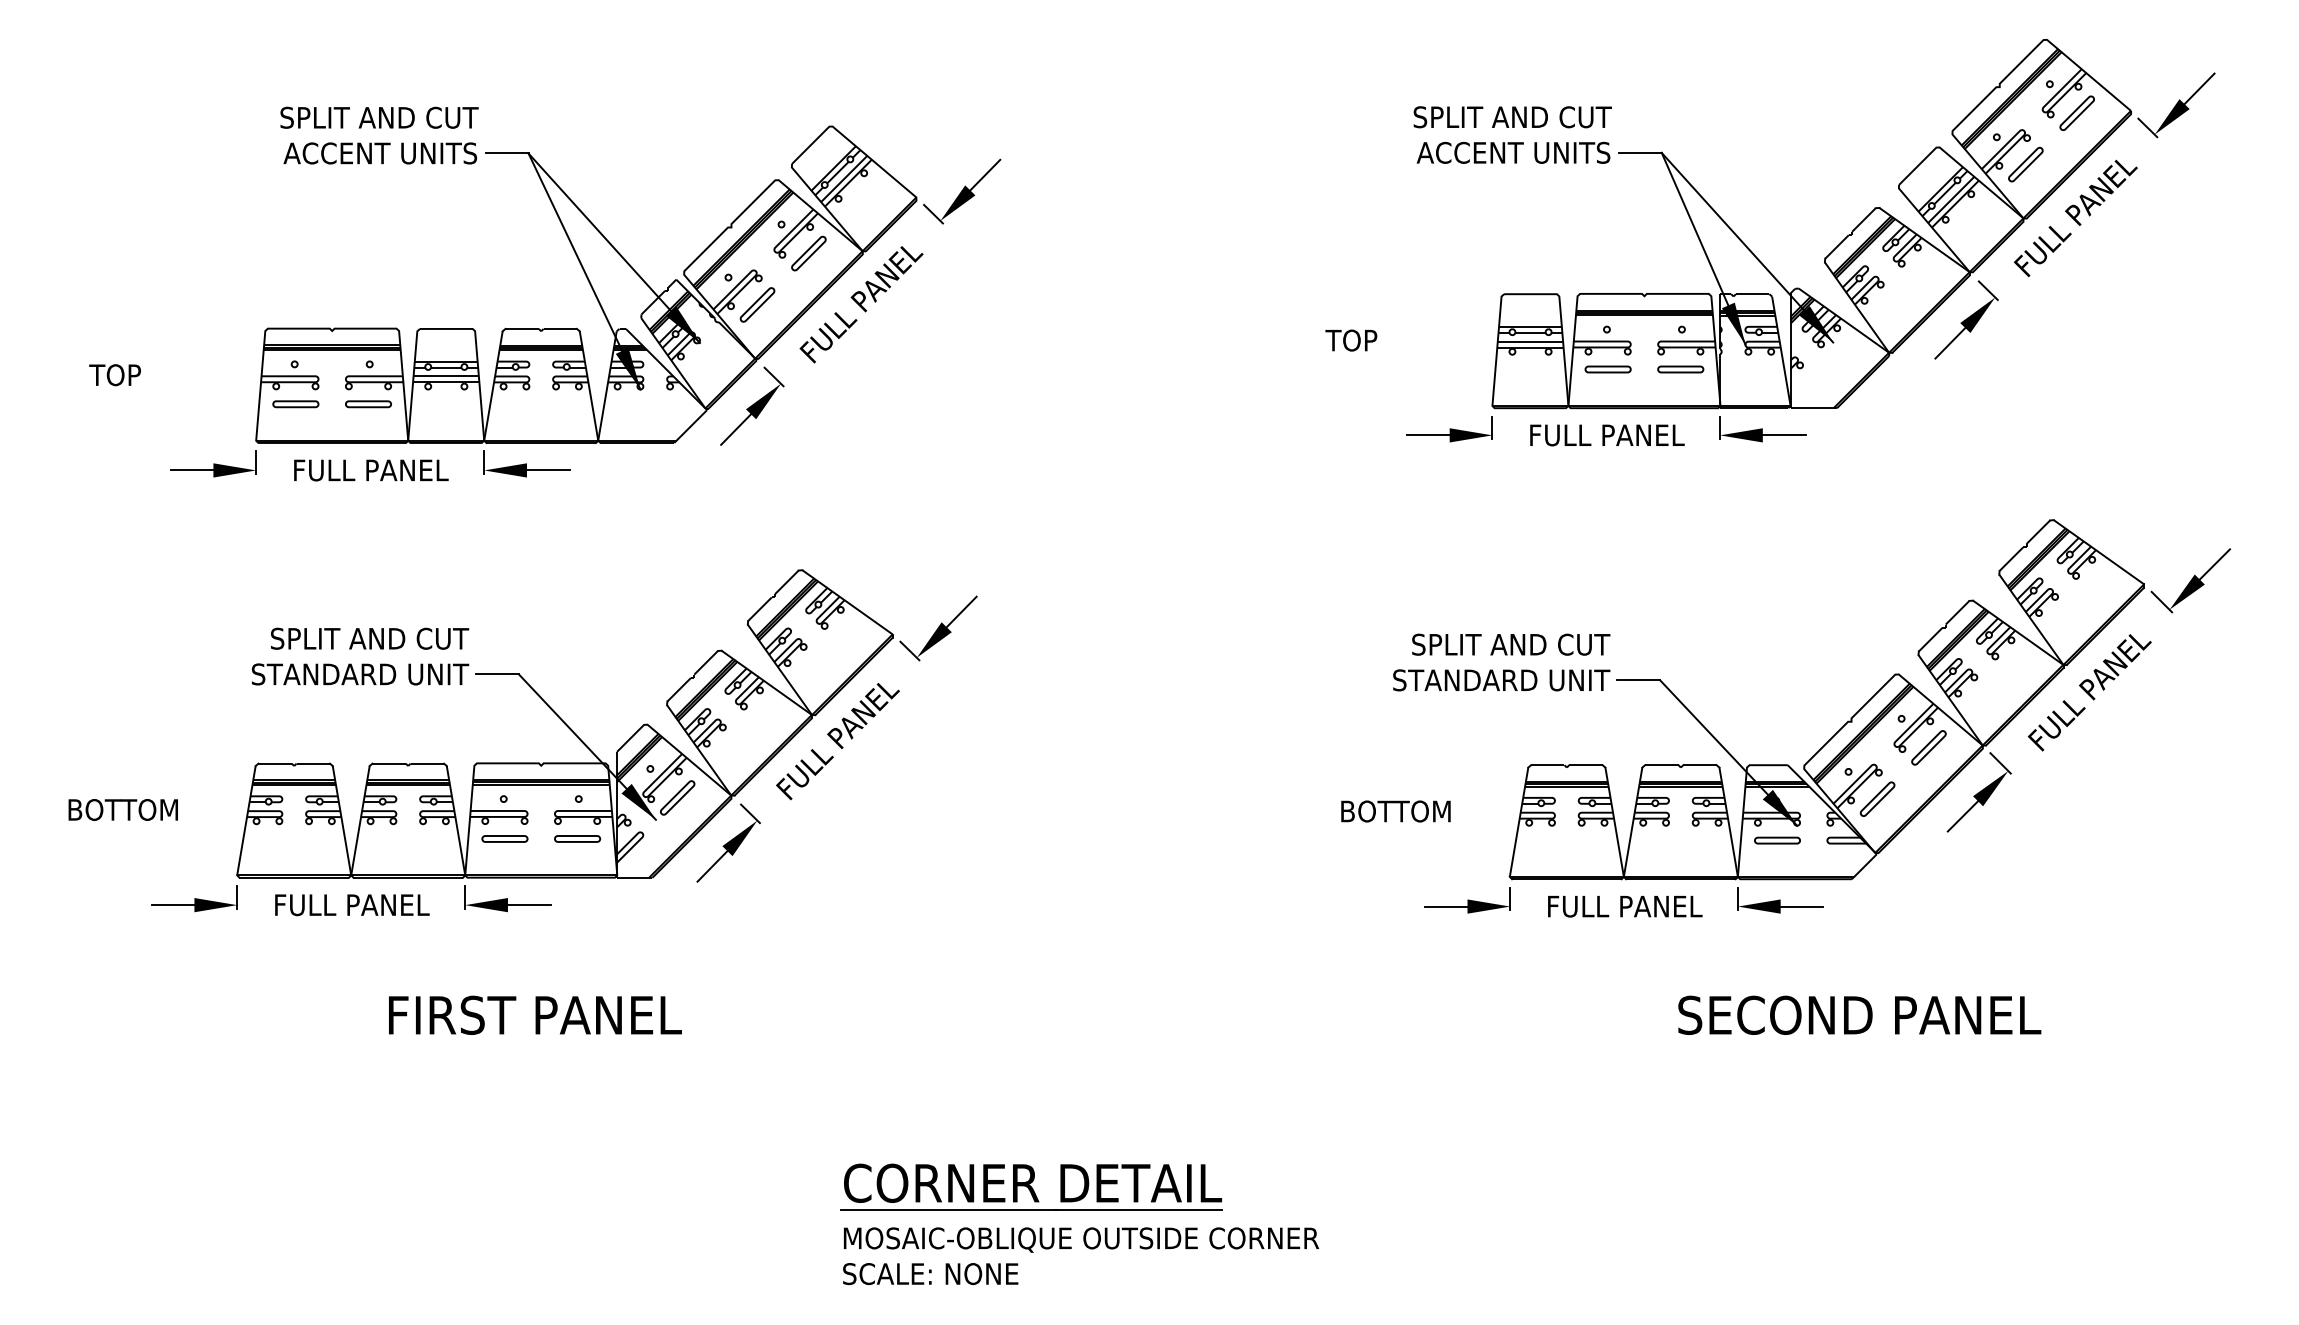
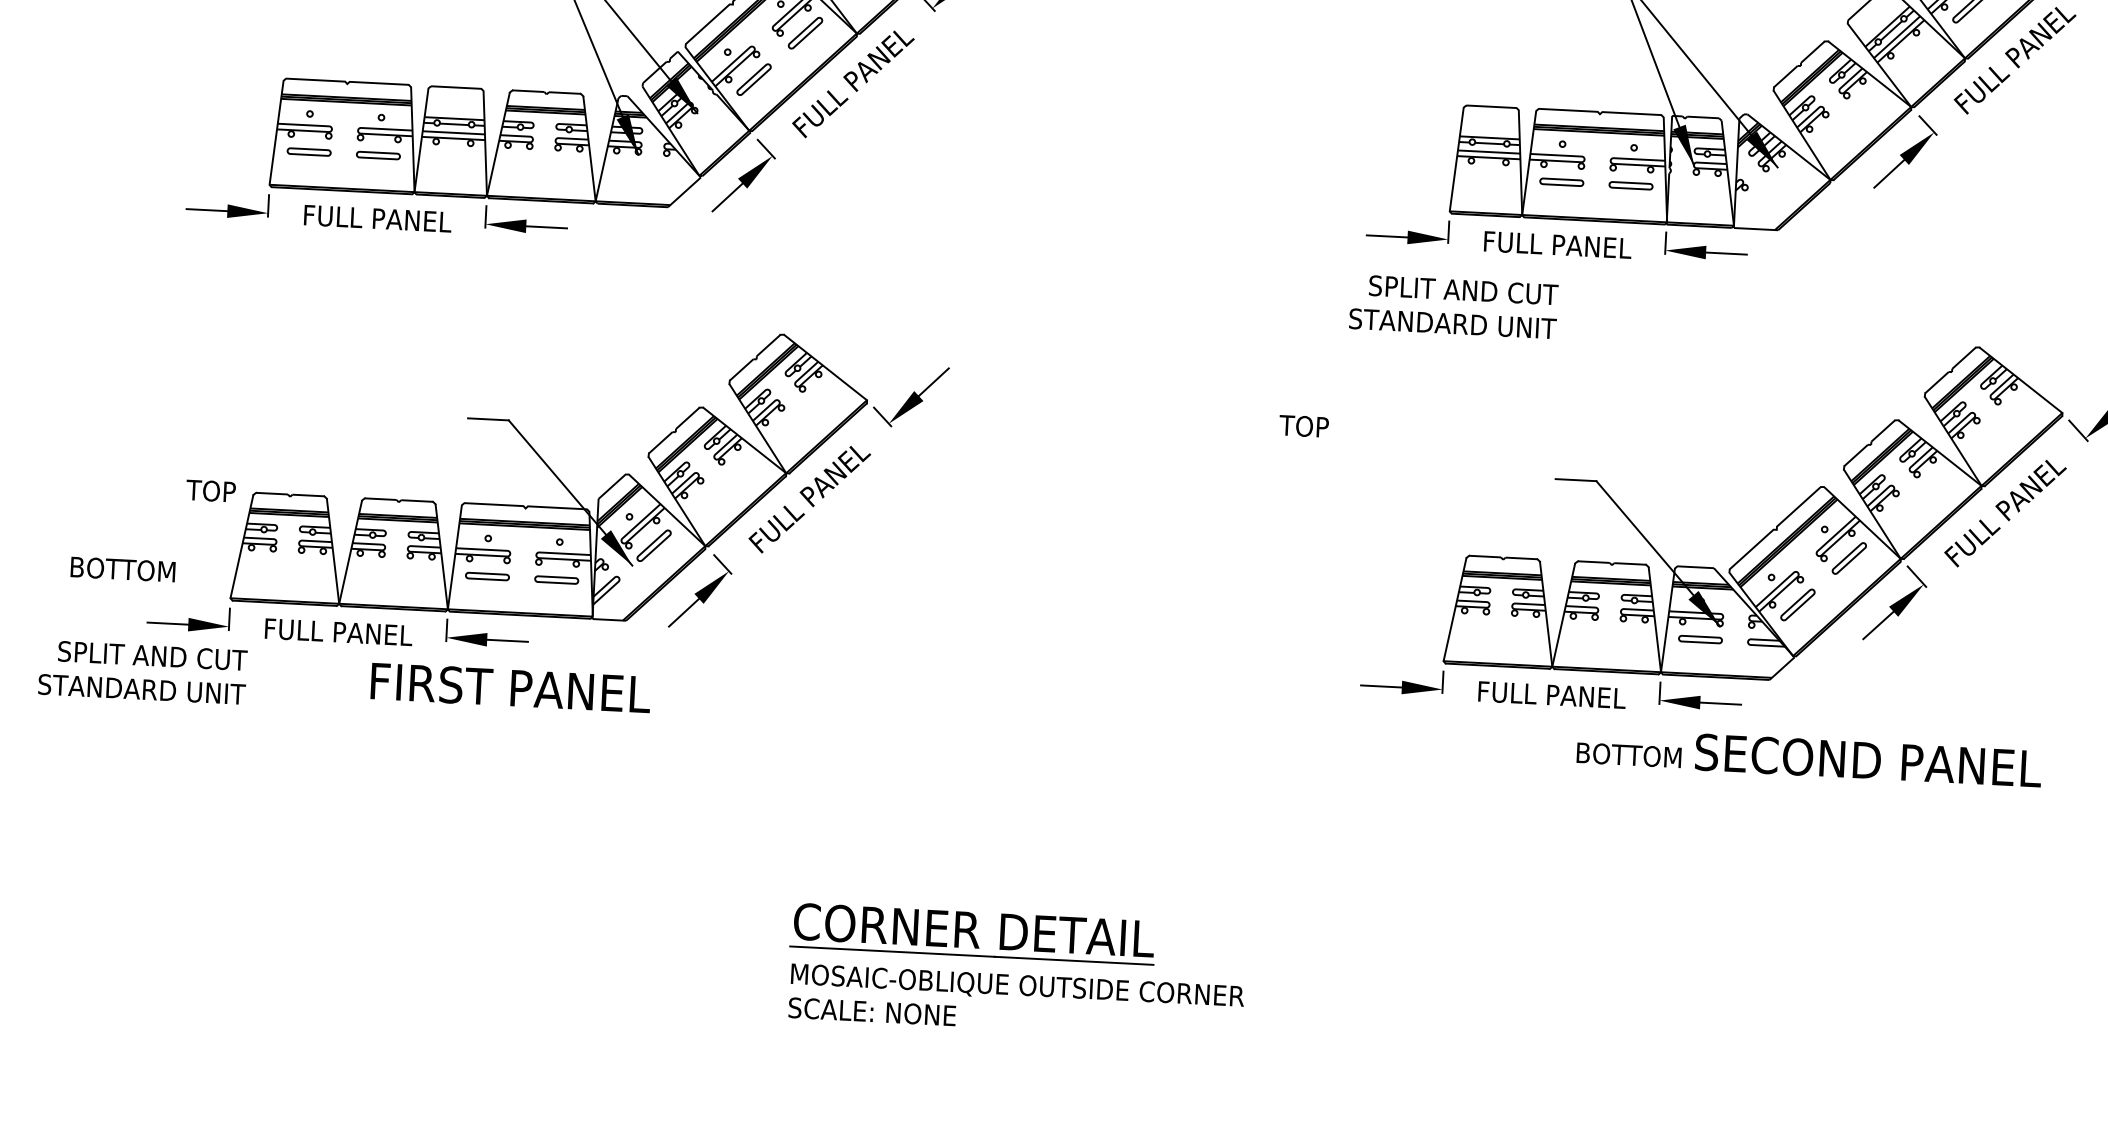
text: (1351, 340) -> (1304, 426), moved
text: (114, 375) -> (210, 491), moved
text: (360, 656) -> (142, 672), moved
text: (1501, 662) -> (1453, 306), moved
text: (122, 809) -> (122, 569), moved
text: (1395, 811) -> (1628, 755), moved
text: (535, 1014) -> (511, 687), moved
text: (1859, 1014) -> (1868, 759), moved

